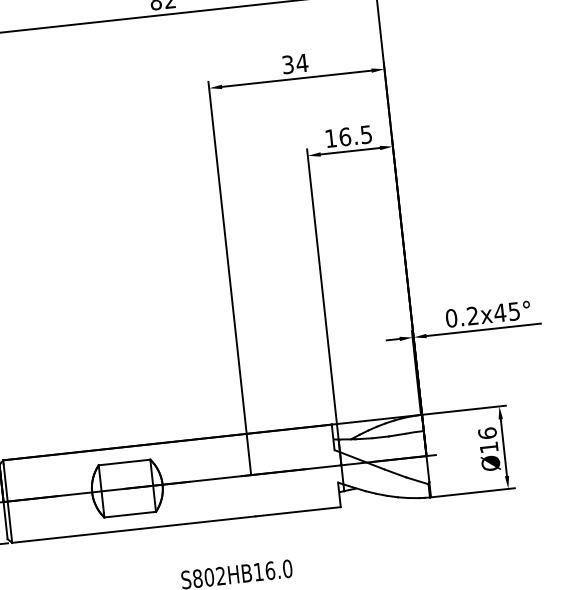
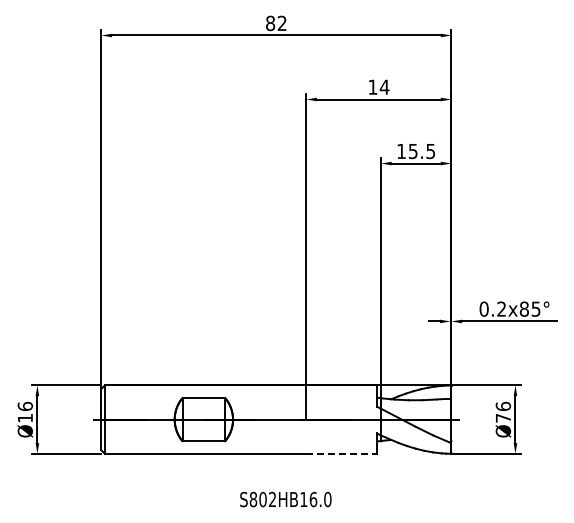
text: (287, 63) -> (372, 86), 34 -> 14
text: (344, 137) -> (412, 151), 16.5 -> 15.5
text: (500, 312) -> (524, 308), 0.2x45° -> 0.2x85°
text: (489, 447) -> (503, 418), Ø16 -> Ø76
line: (299, 511) -> (342, 453), solid -> dashed

